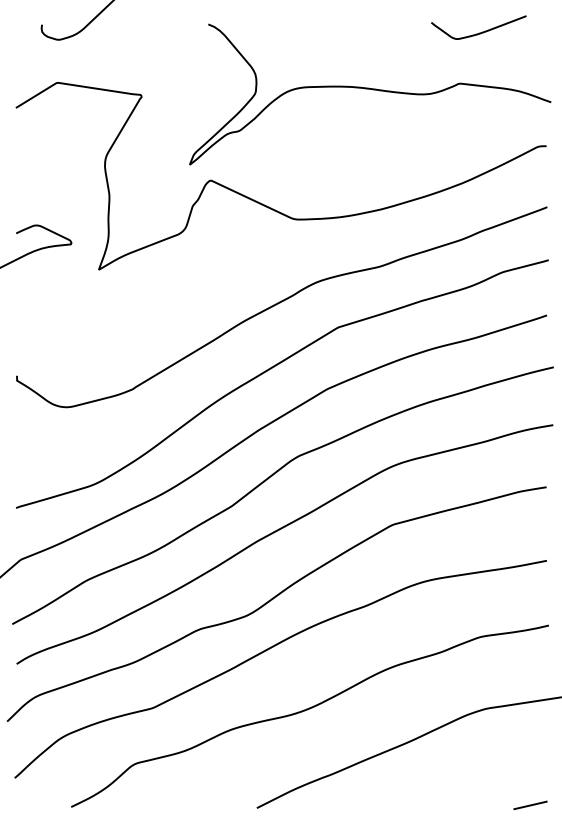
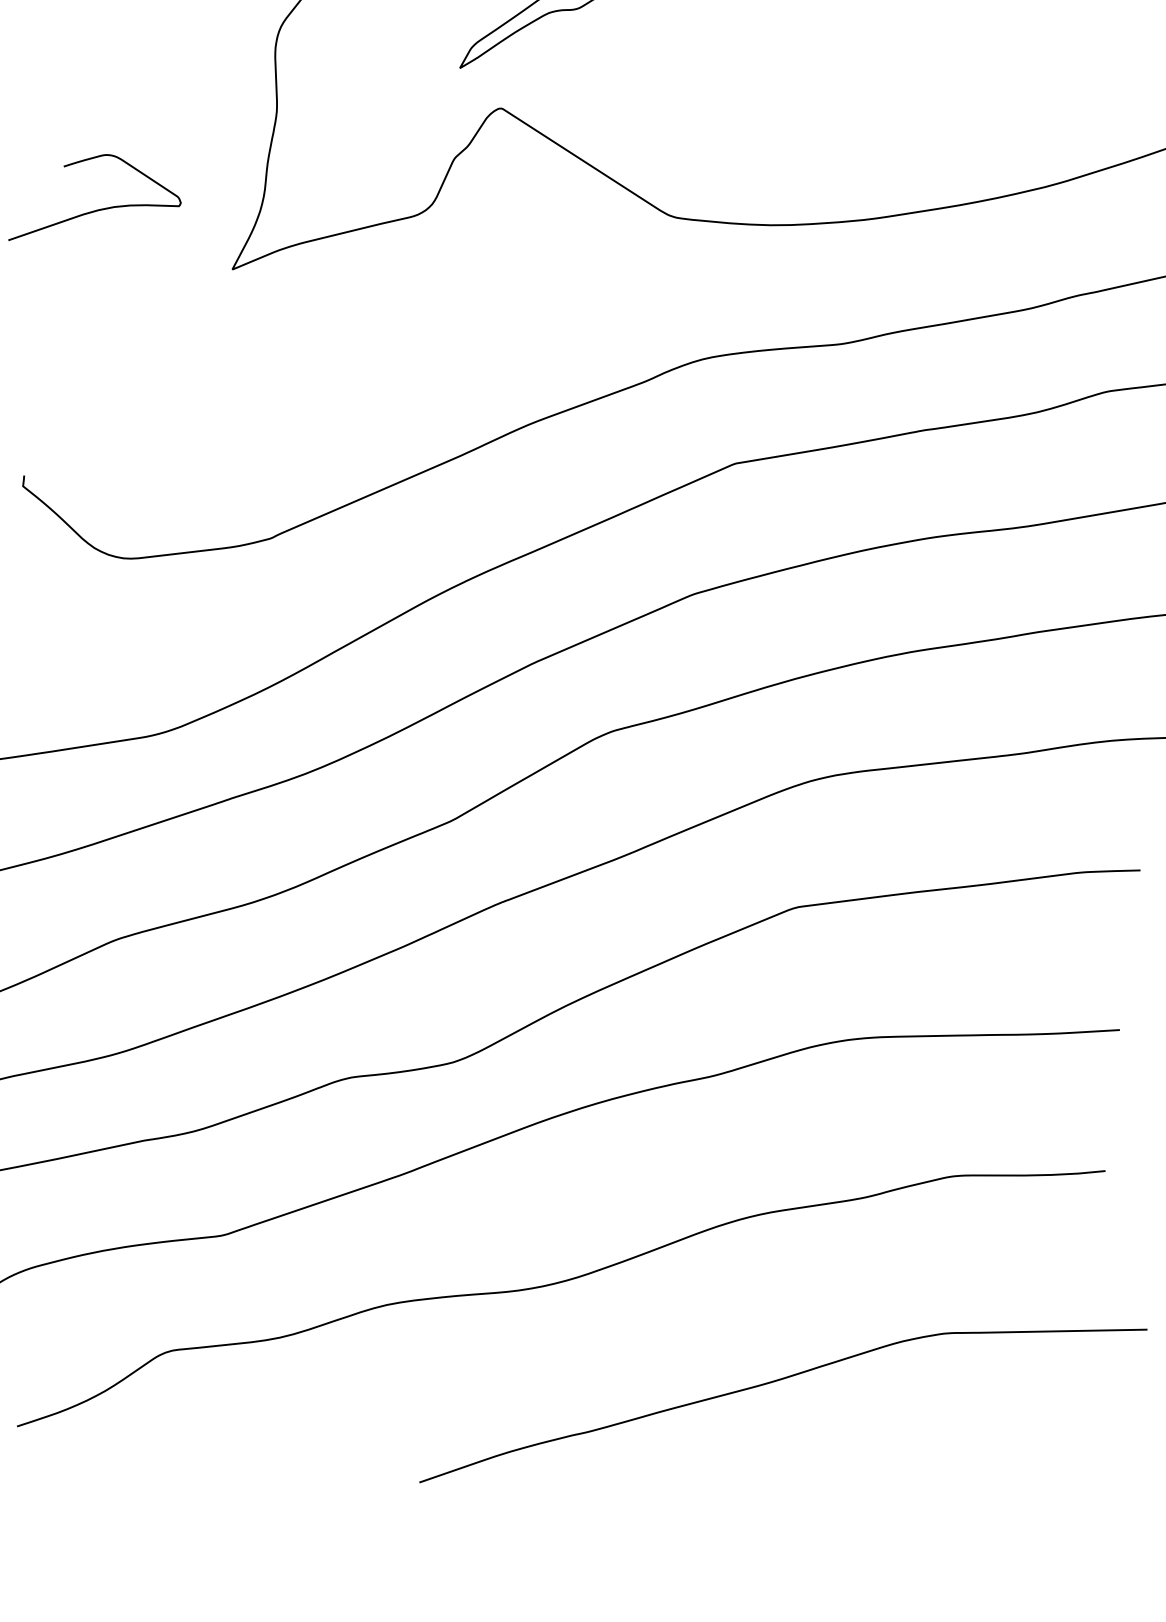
line: (530, 805) -> (1013, 1555), removed

